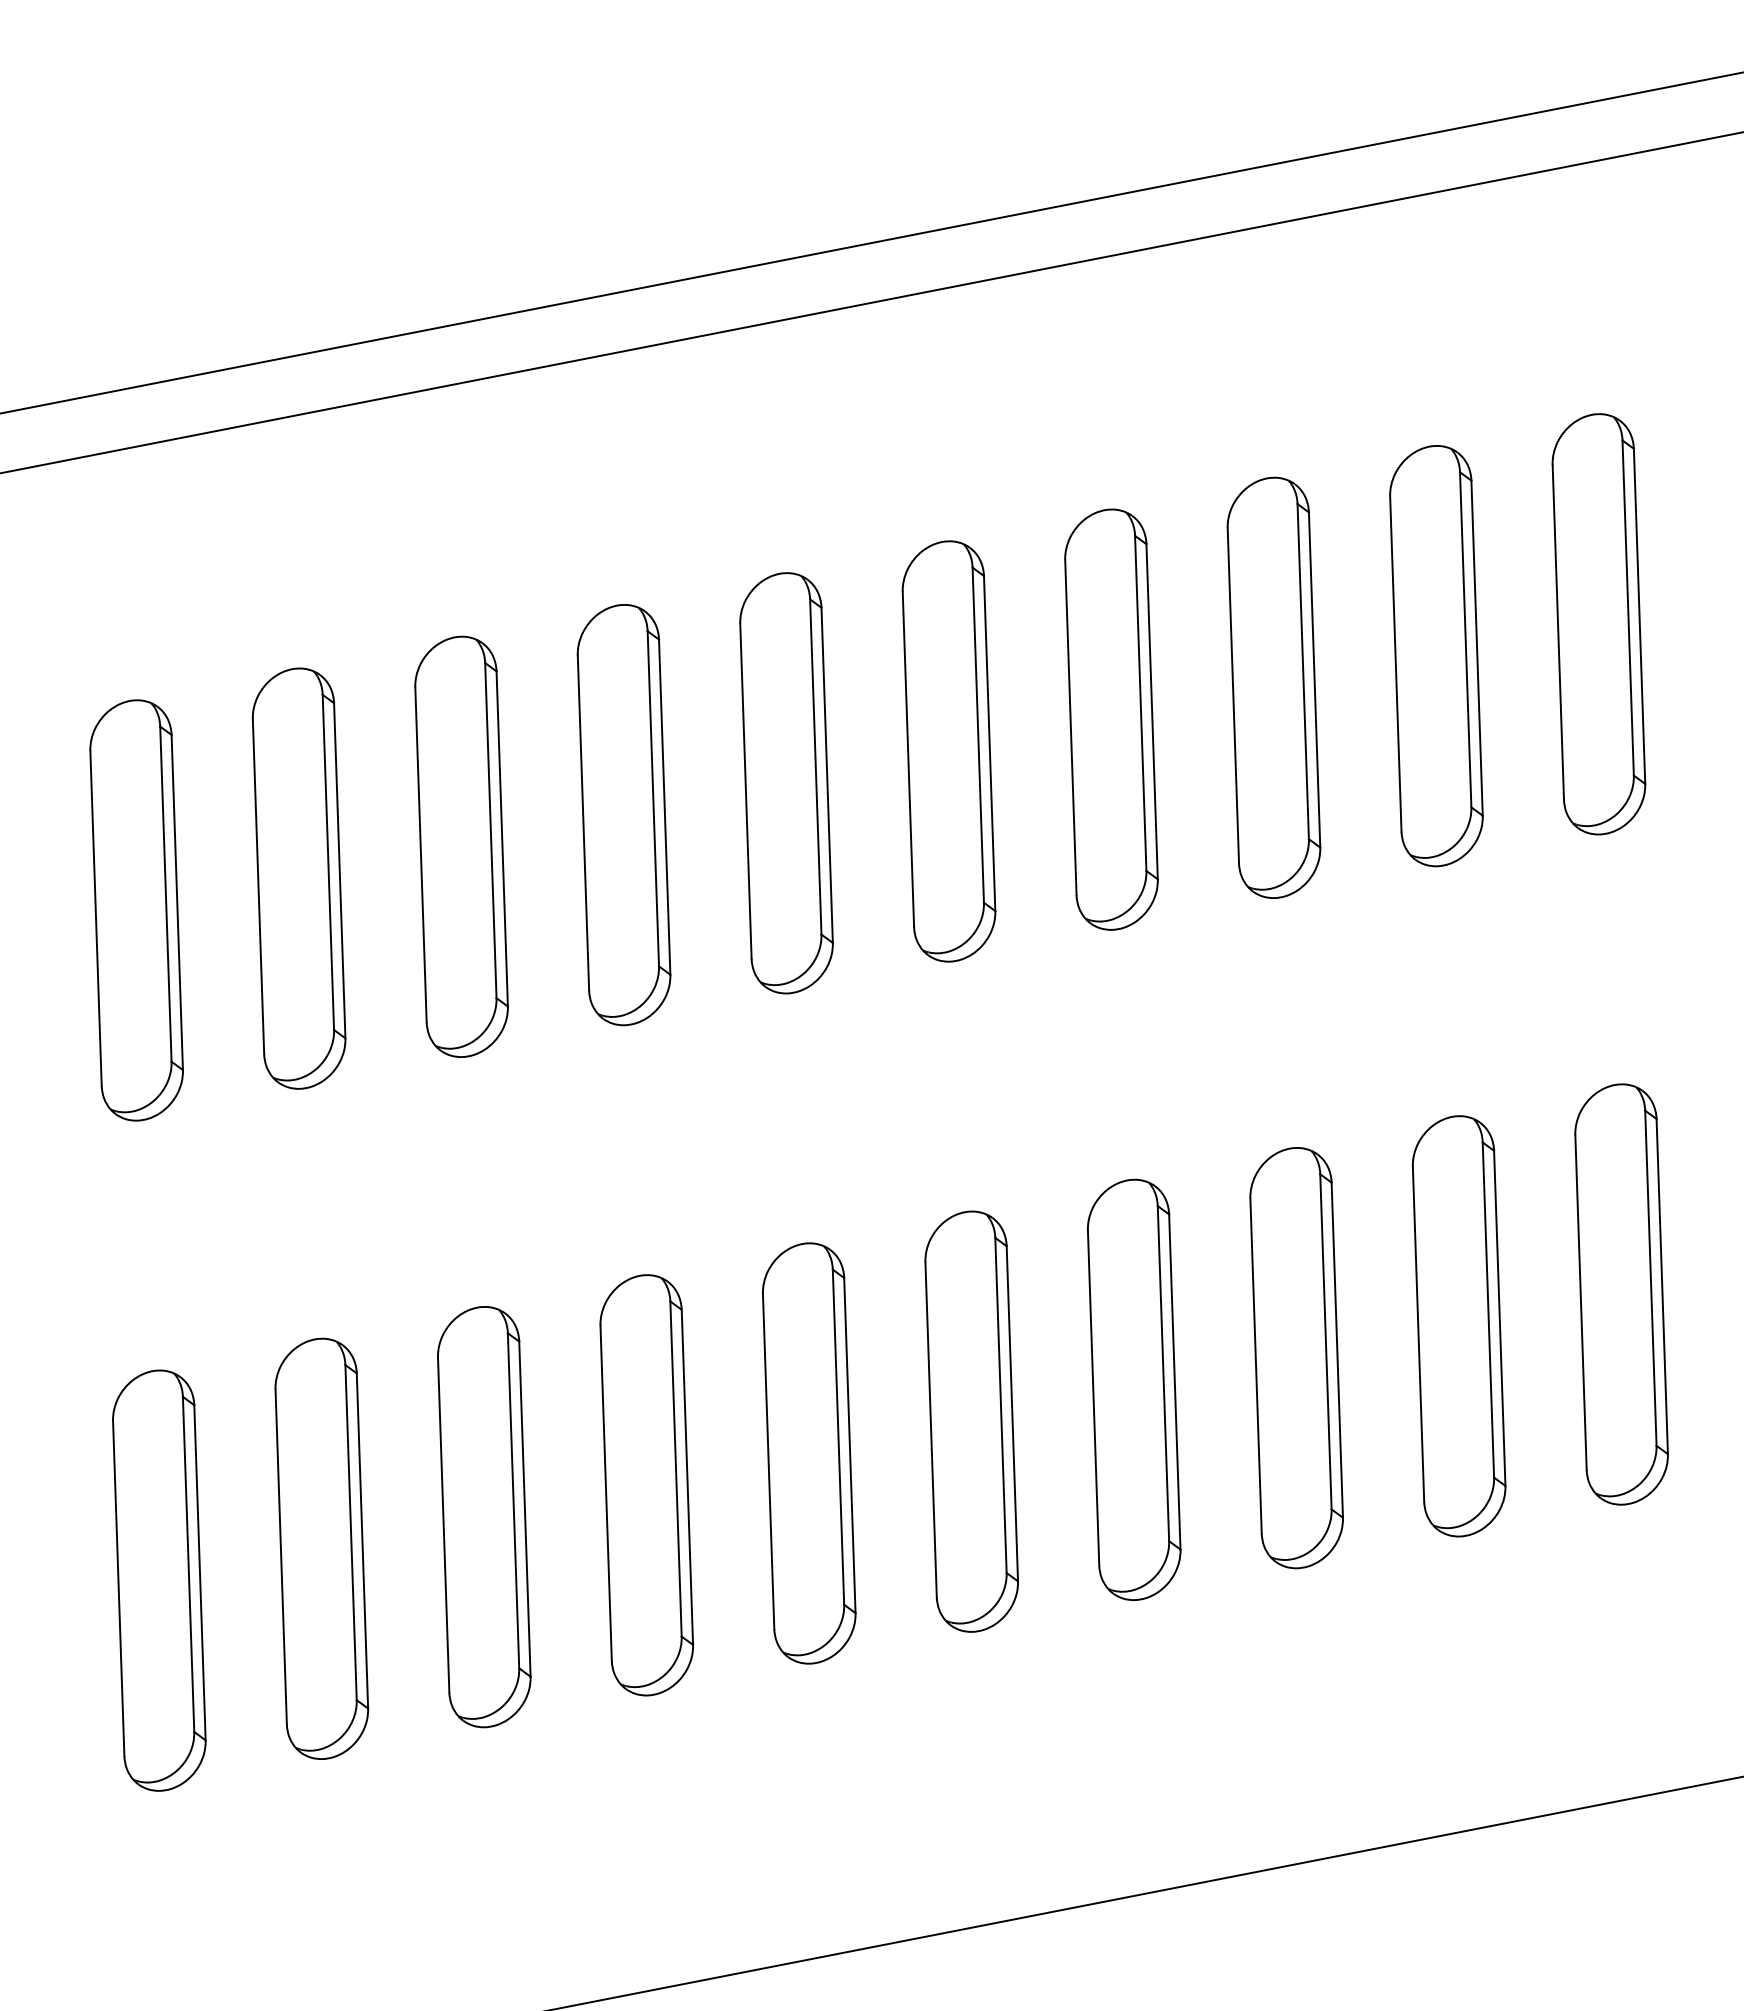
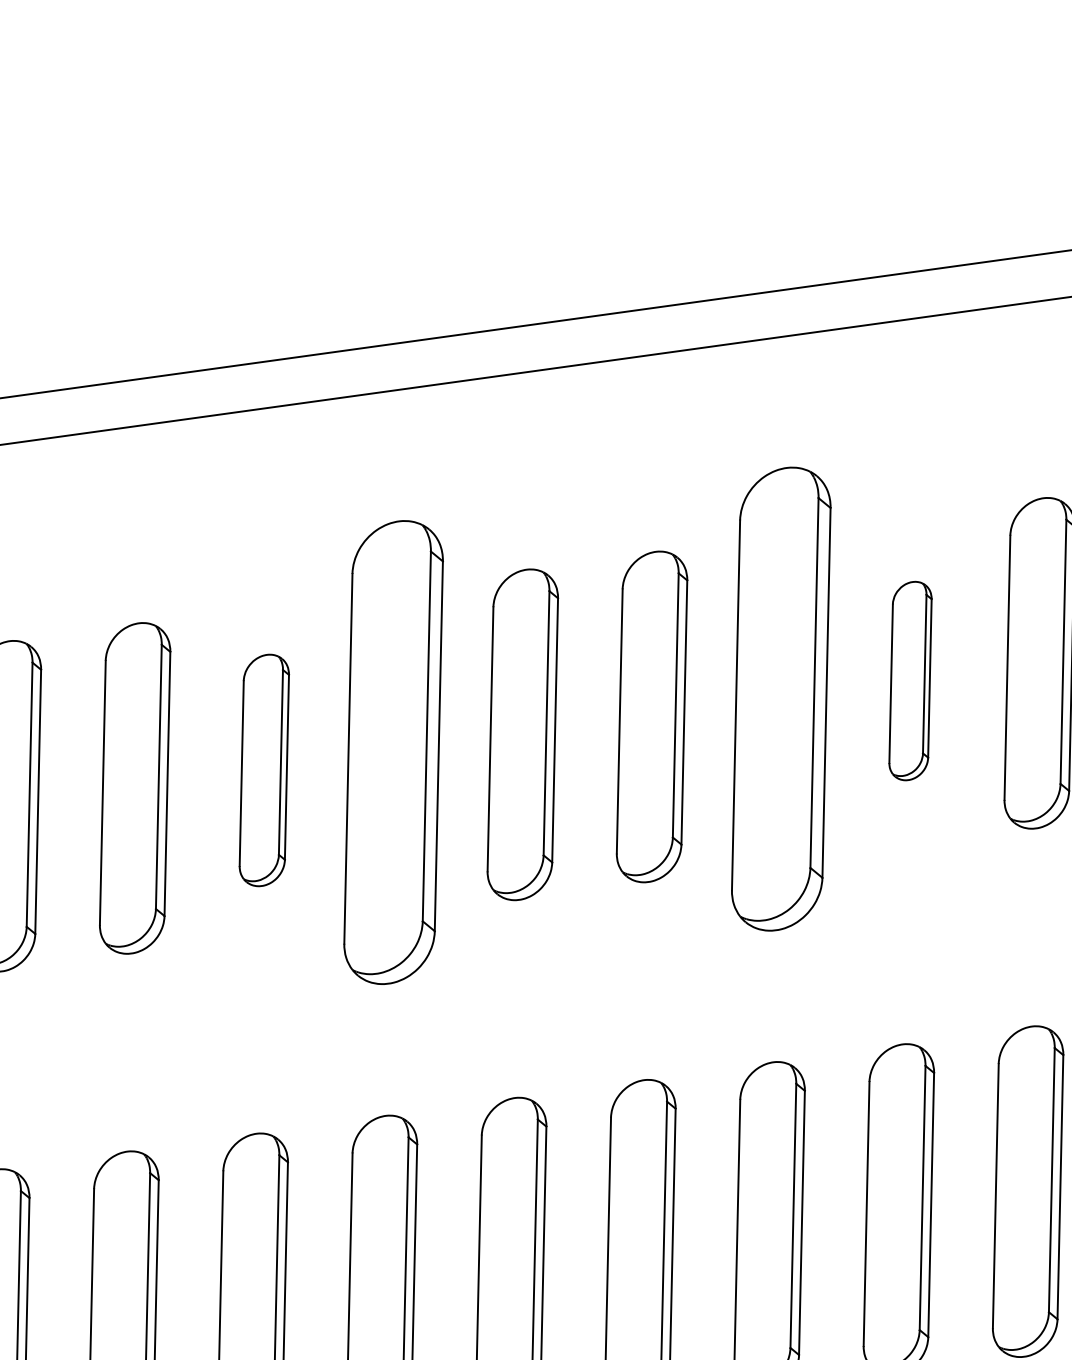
part: (1273, 687) -> (910, 680), size x0.6
part: (1111, 719) -> (781, 698), size x1.4
part: (623, 815) -> (393, 752), size x1.4
part: (461, 846) -> (264, 770), size x0.7

